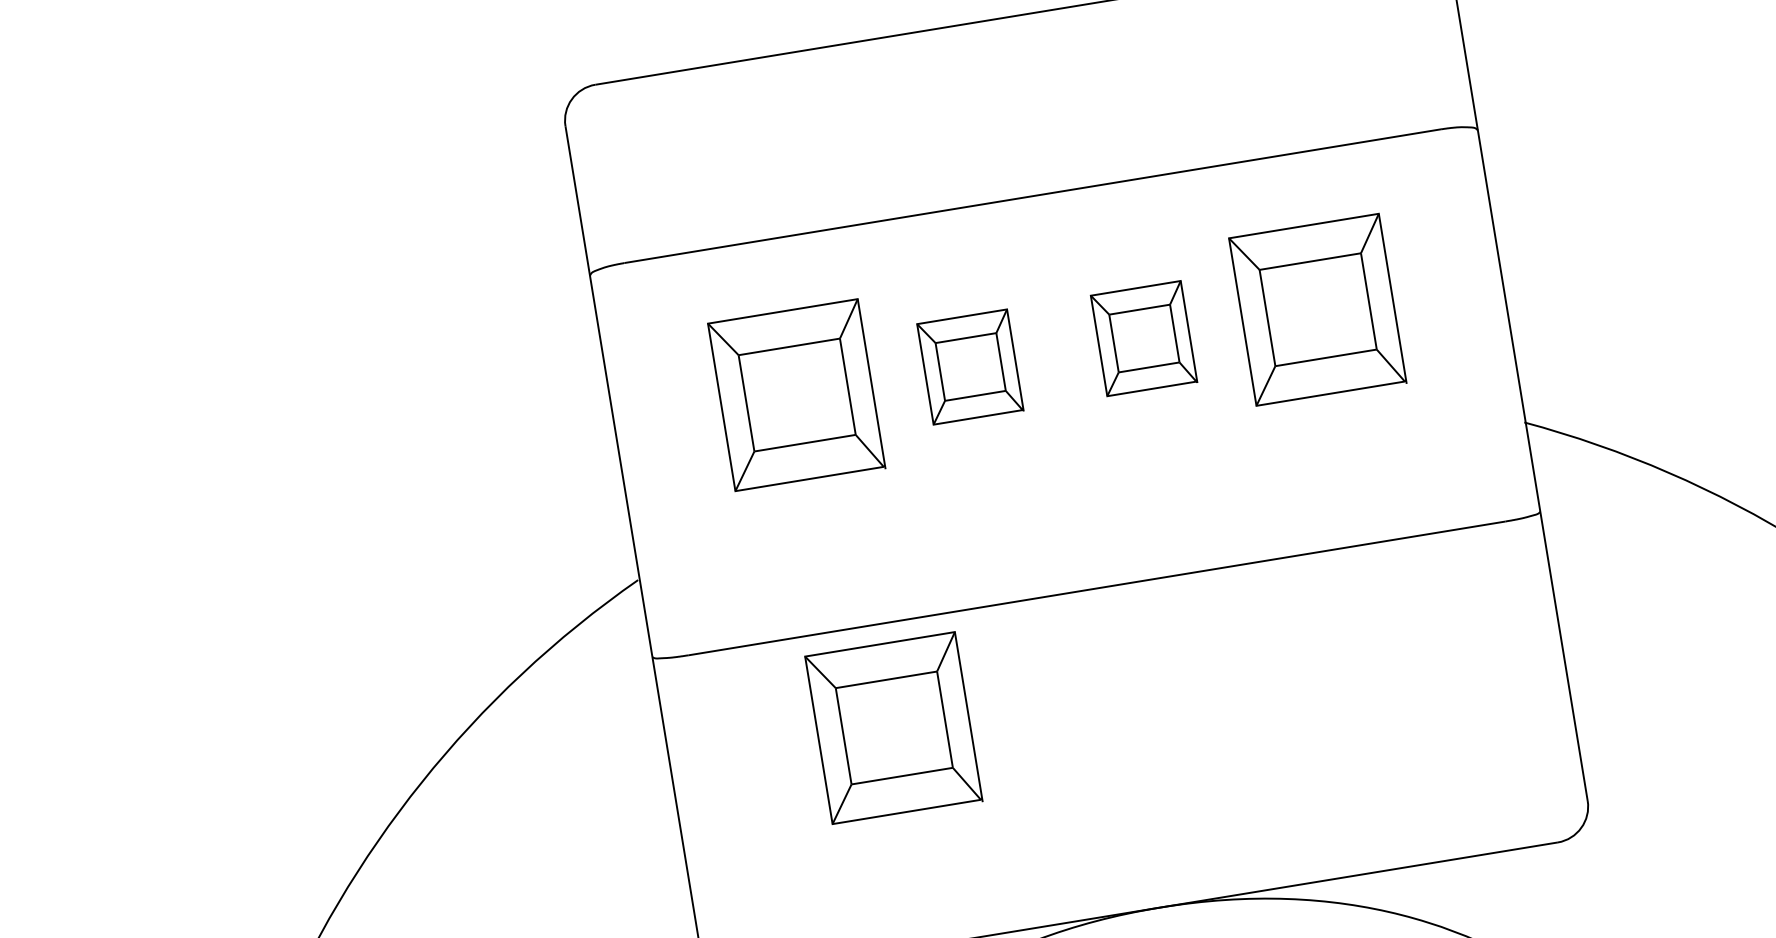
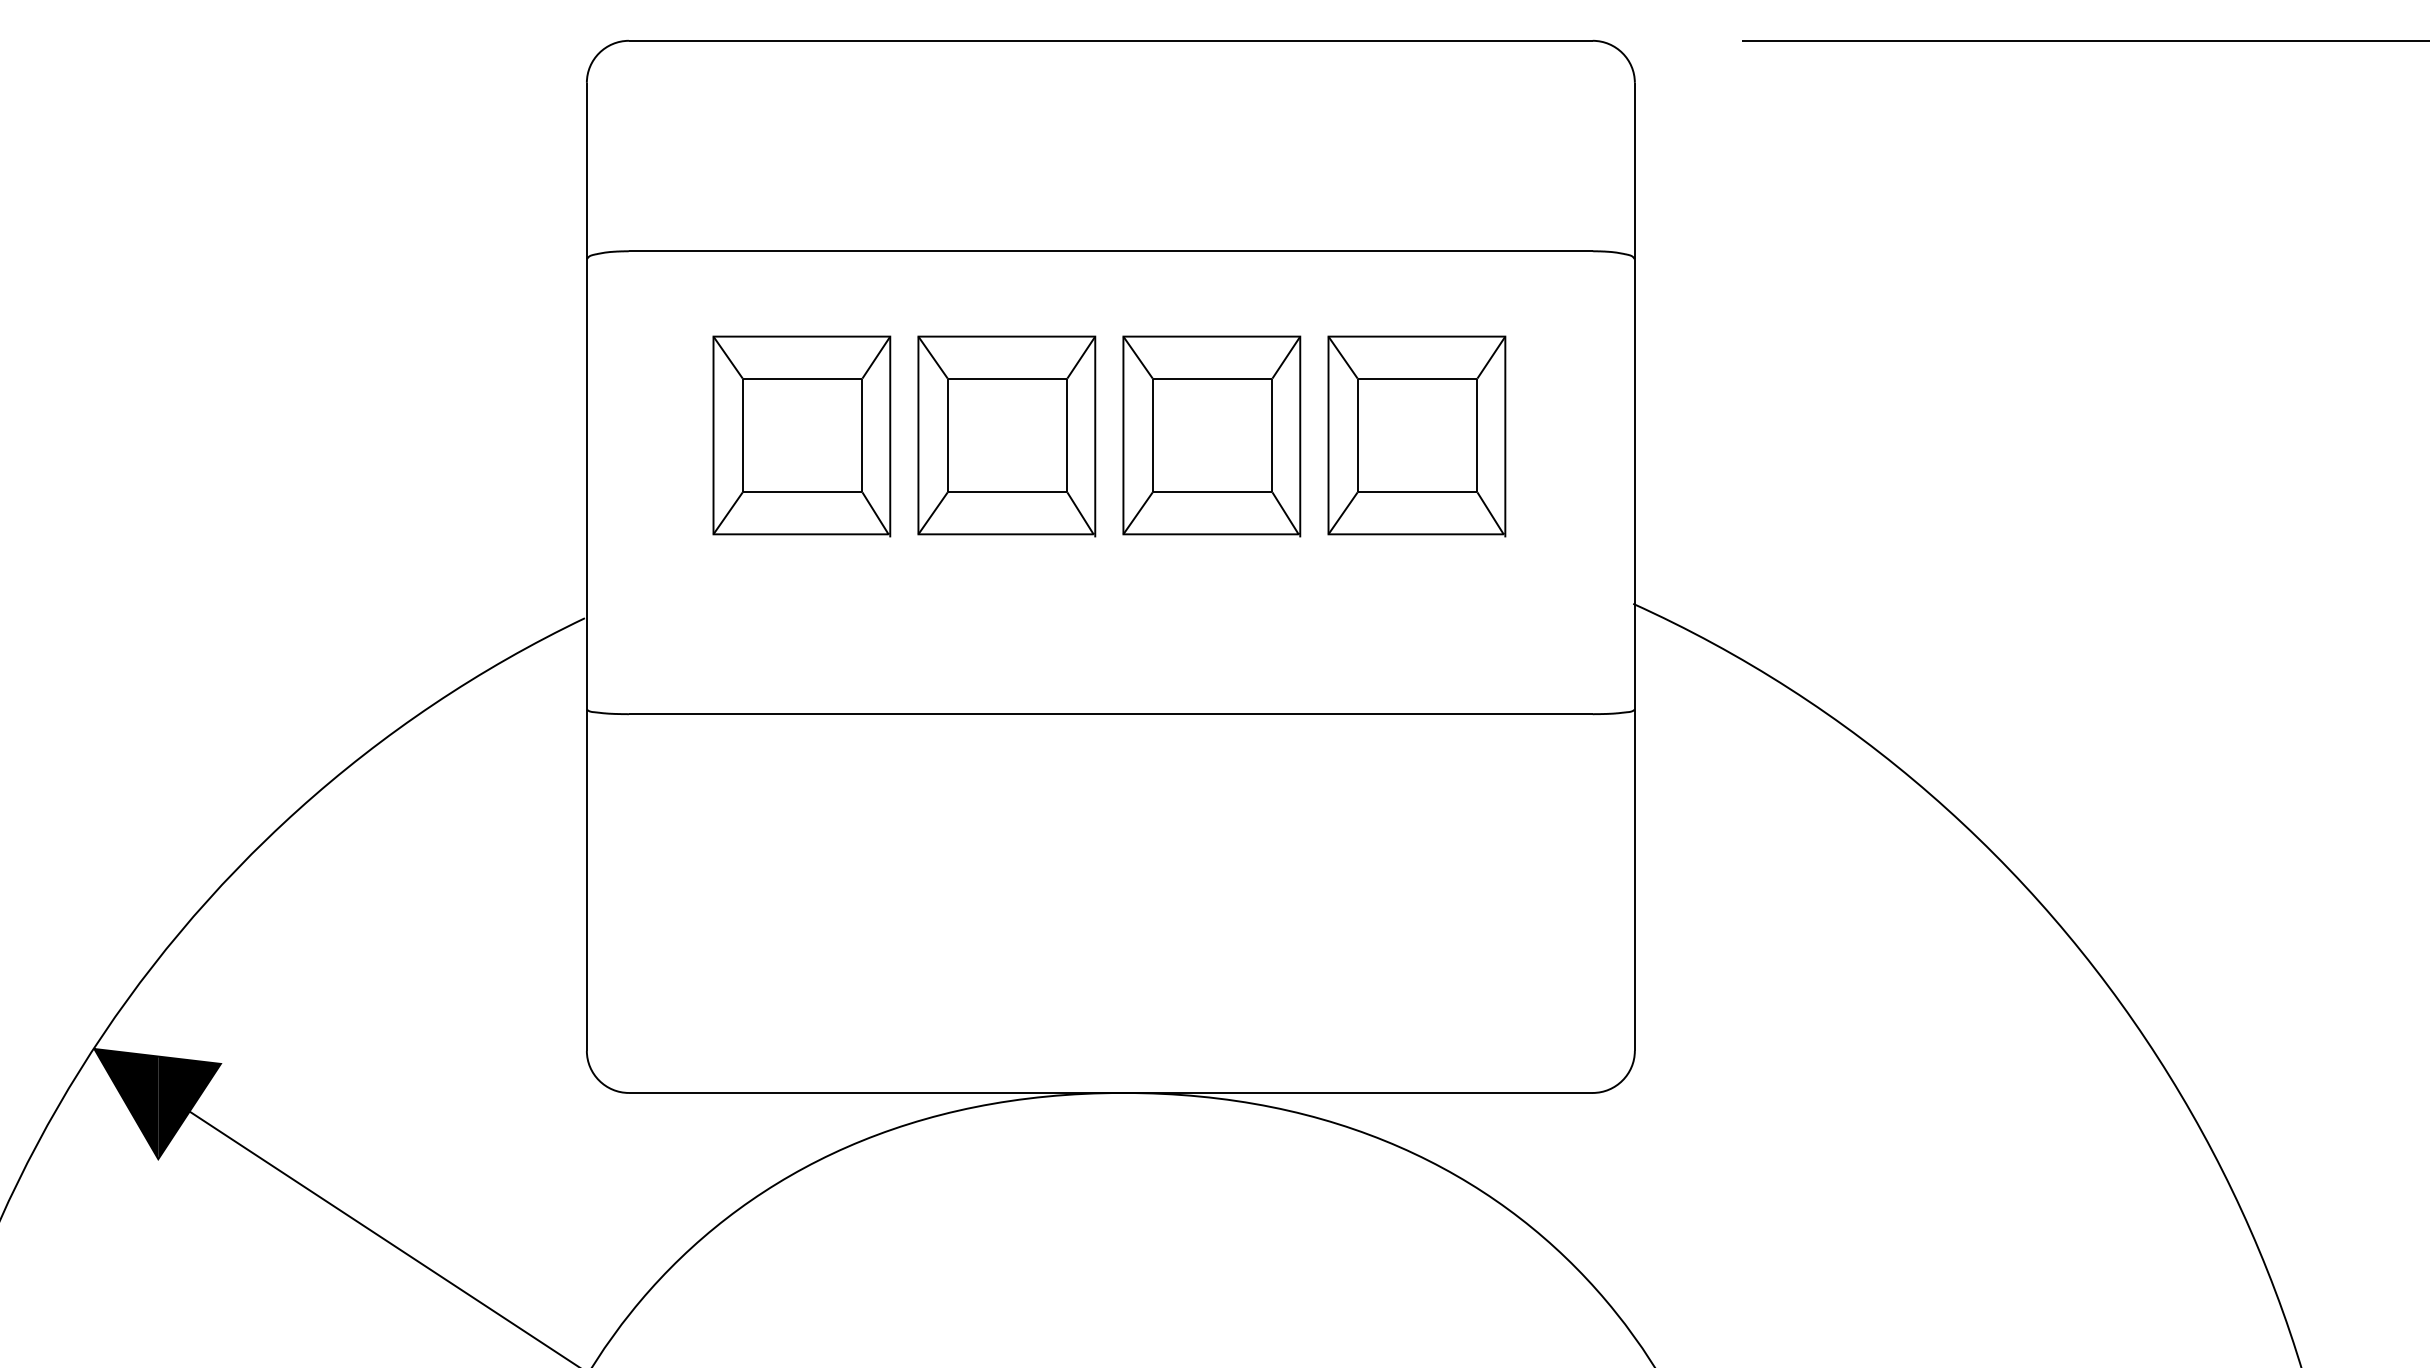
part: (1143, 339) -> (1211, 436), size x1.67
part: (970, 367) -> (1006, 436), size x1.67
part: (893, 729) -> (850, 837), removed

